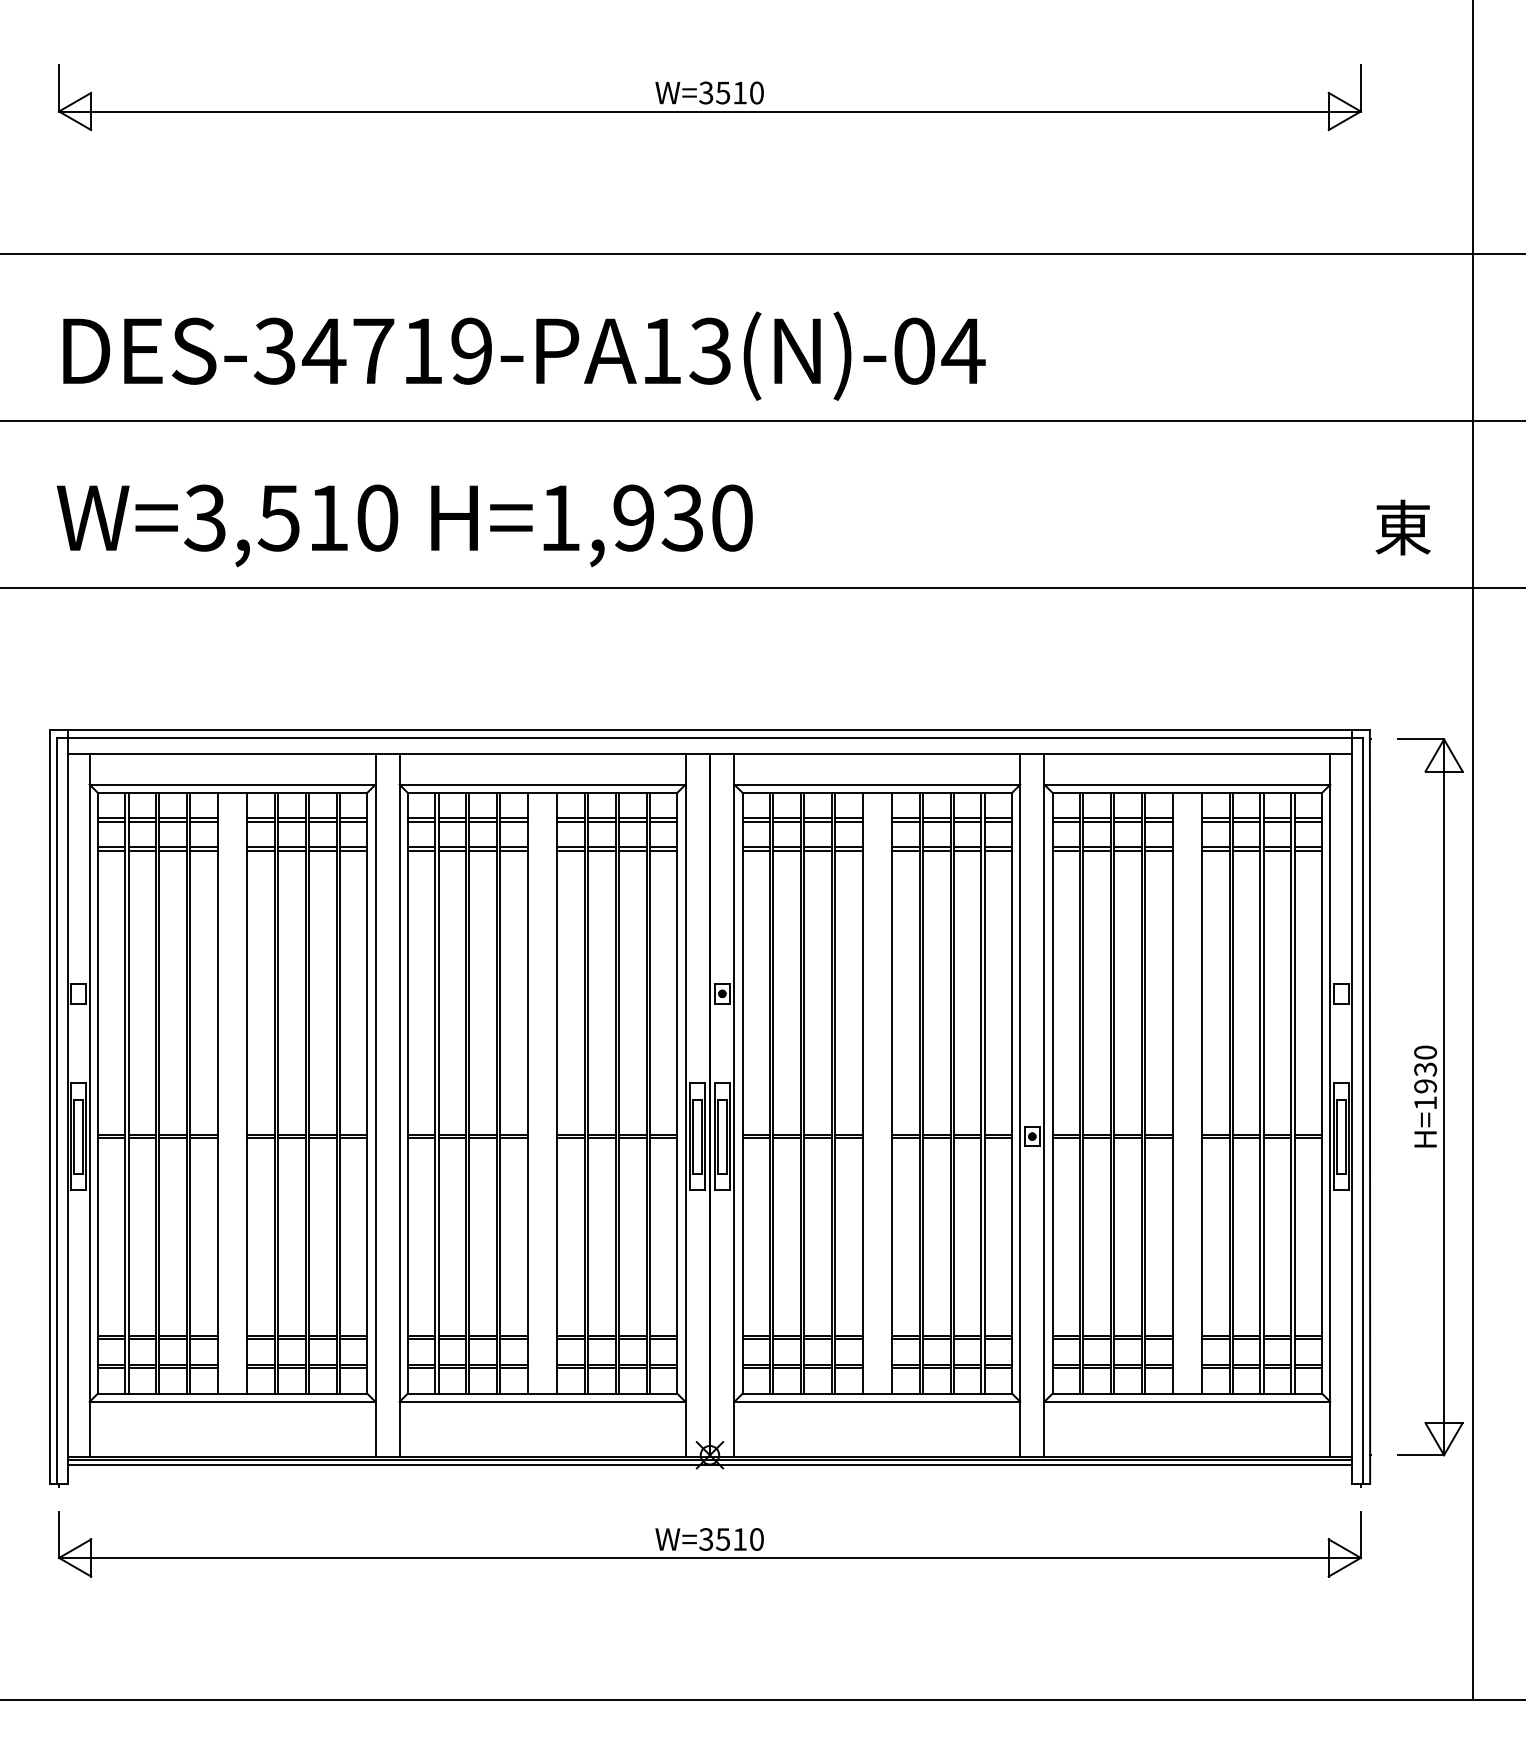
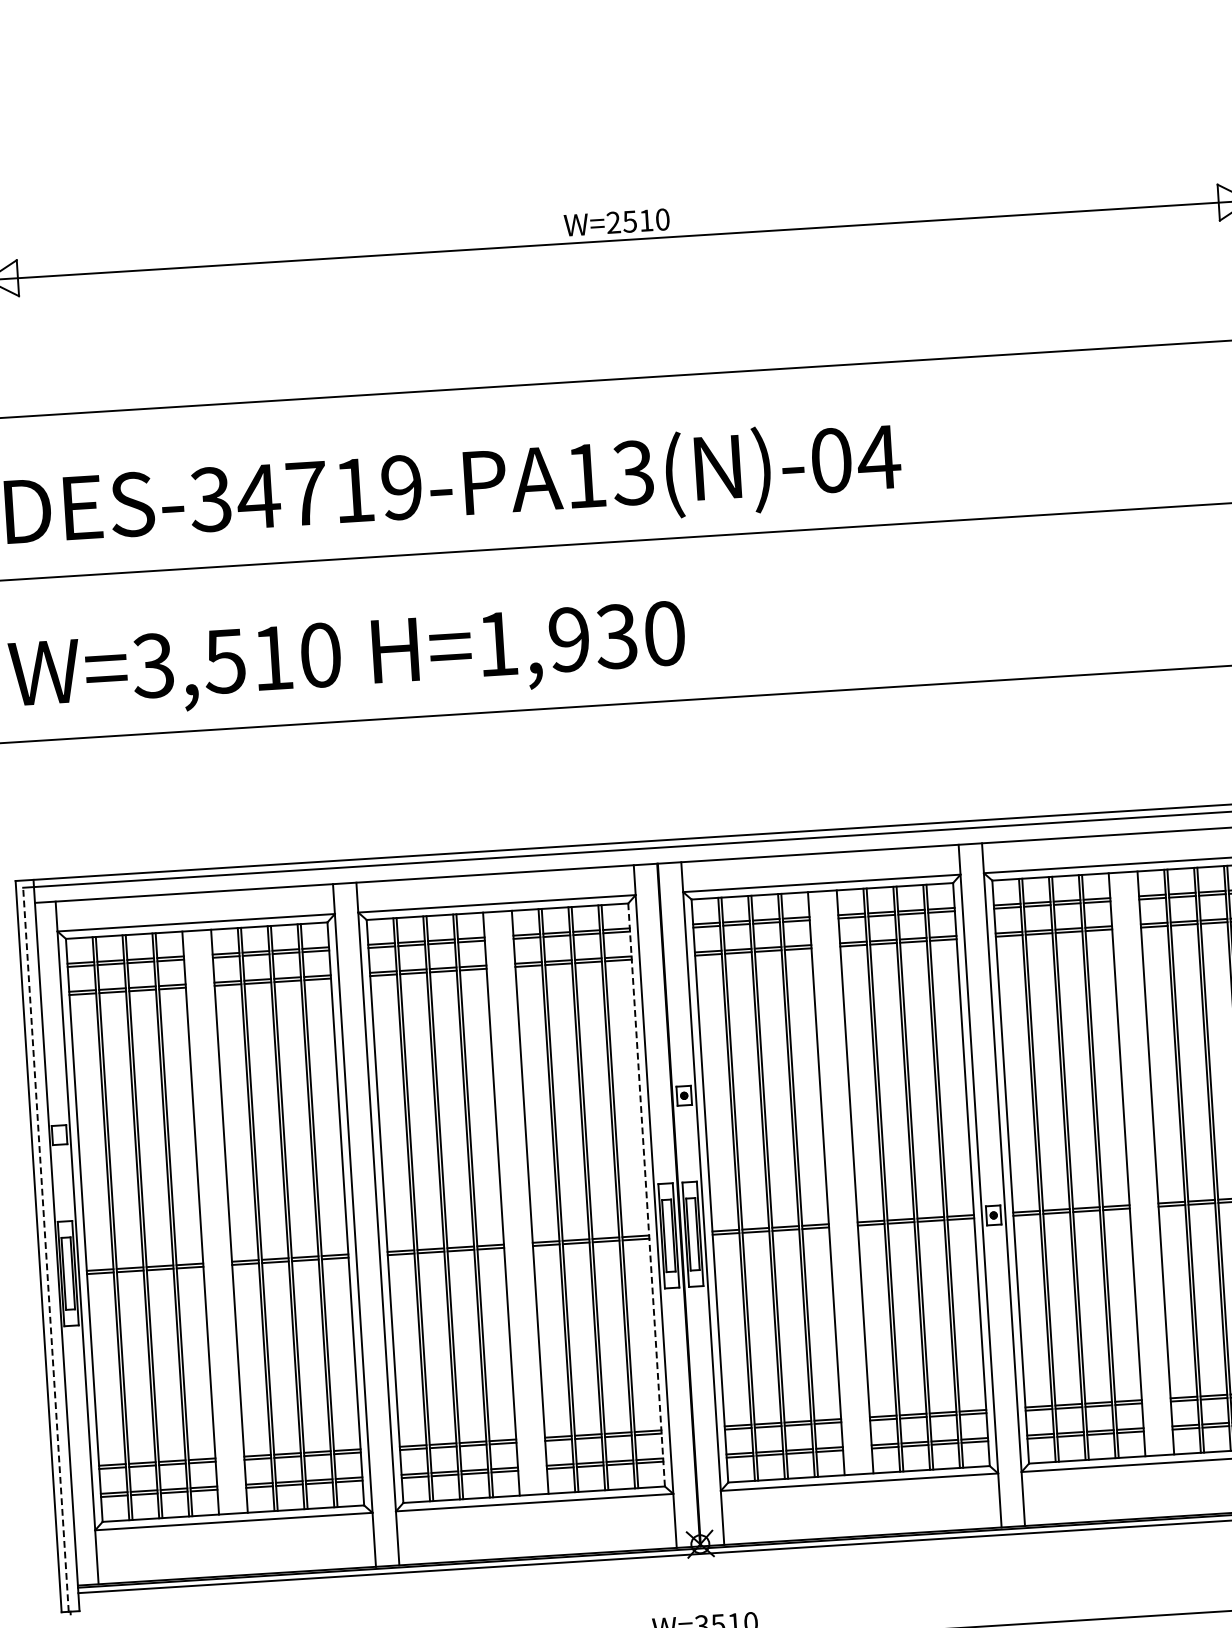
text: (706, 93) -> (613, 223), W=3510 -> W=2510
line: (677, 1092) -> (646, 1194), solid -> dashed
line: (57, 1110) -> (46, 1249), solid -> dashed

